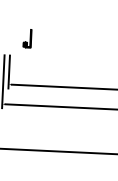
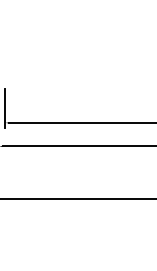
part: (27, 38) -> (24, 67), removed

